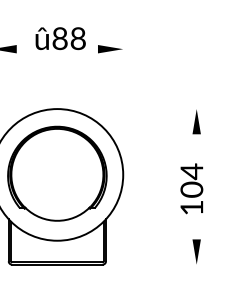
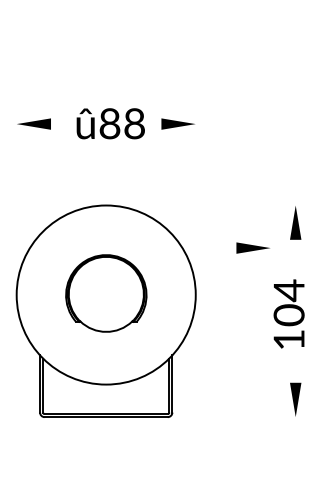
text: (60, 38) -> (110, 123), moved
part: (164, 139) -> (252, 247), added
part: (57, 173) -> (106, 293), size x0.6

